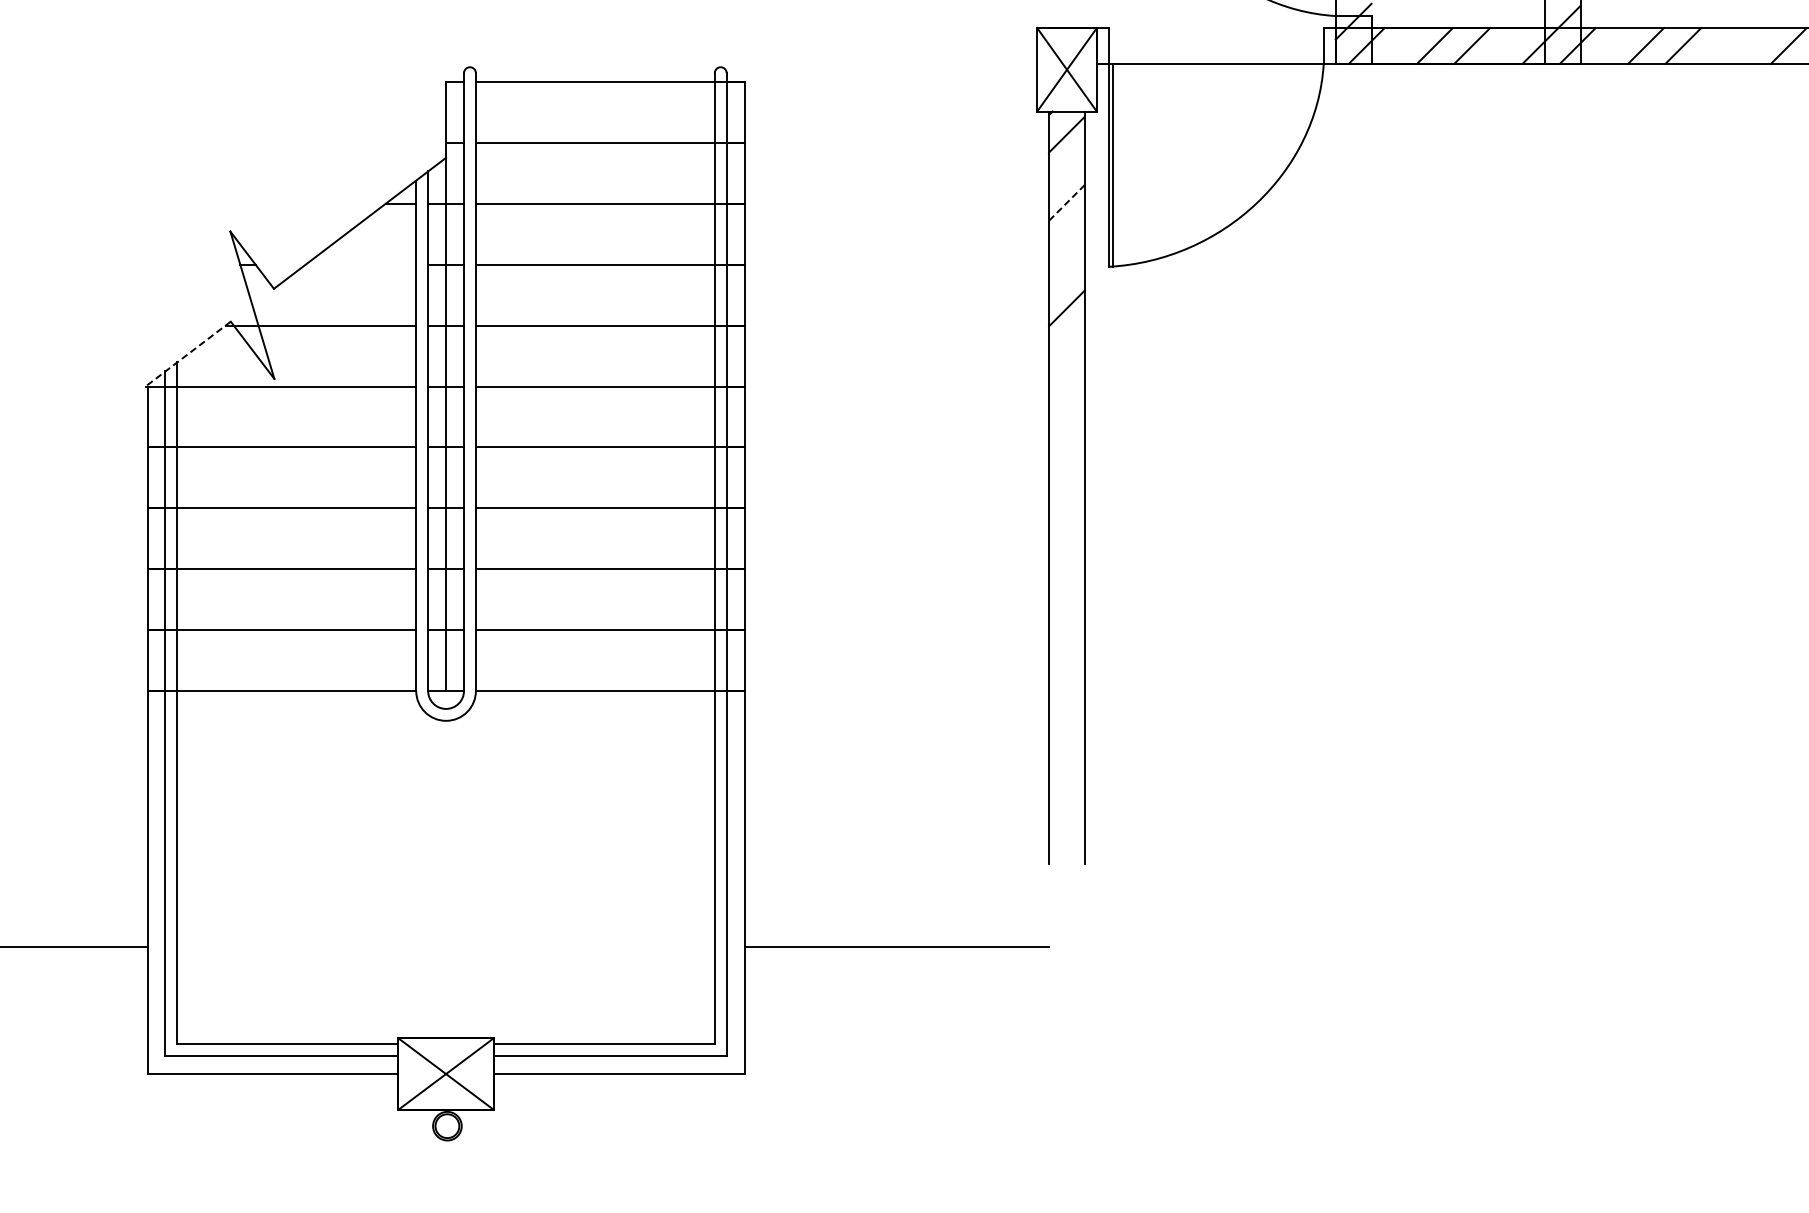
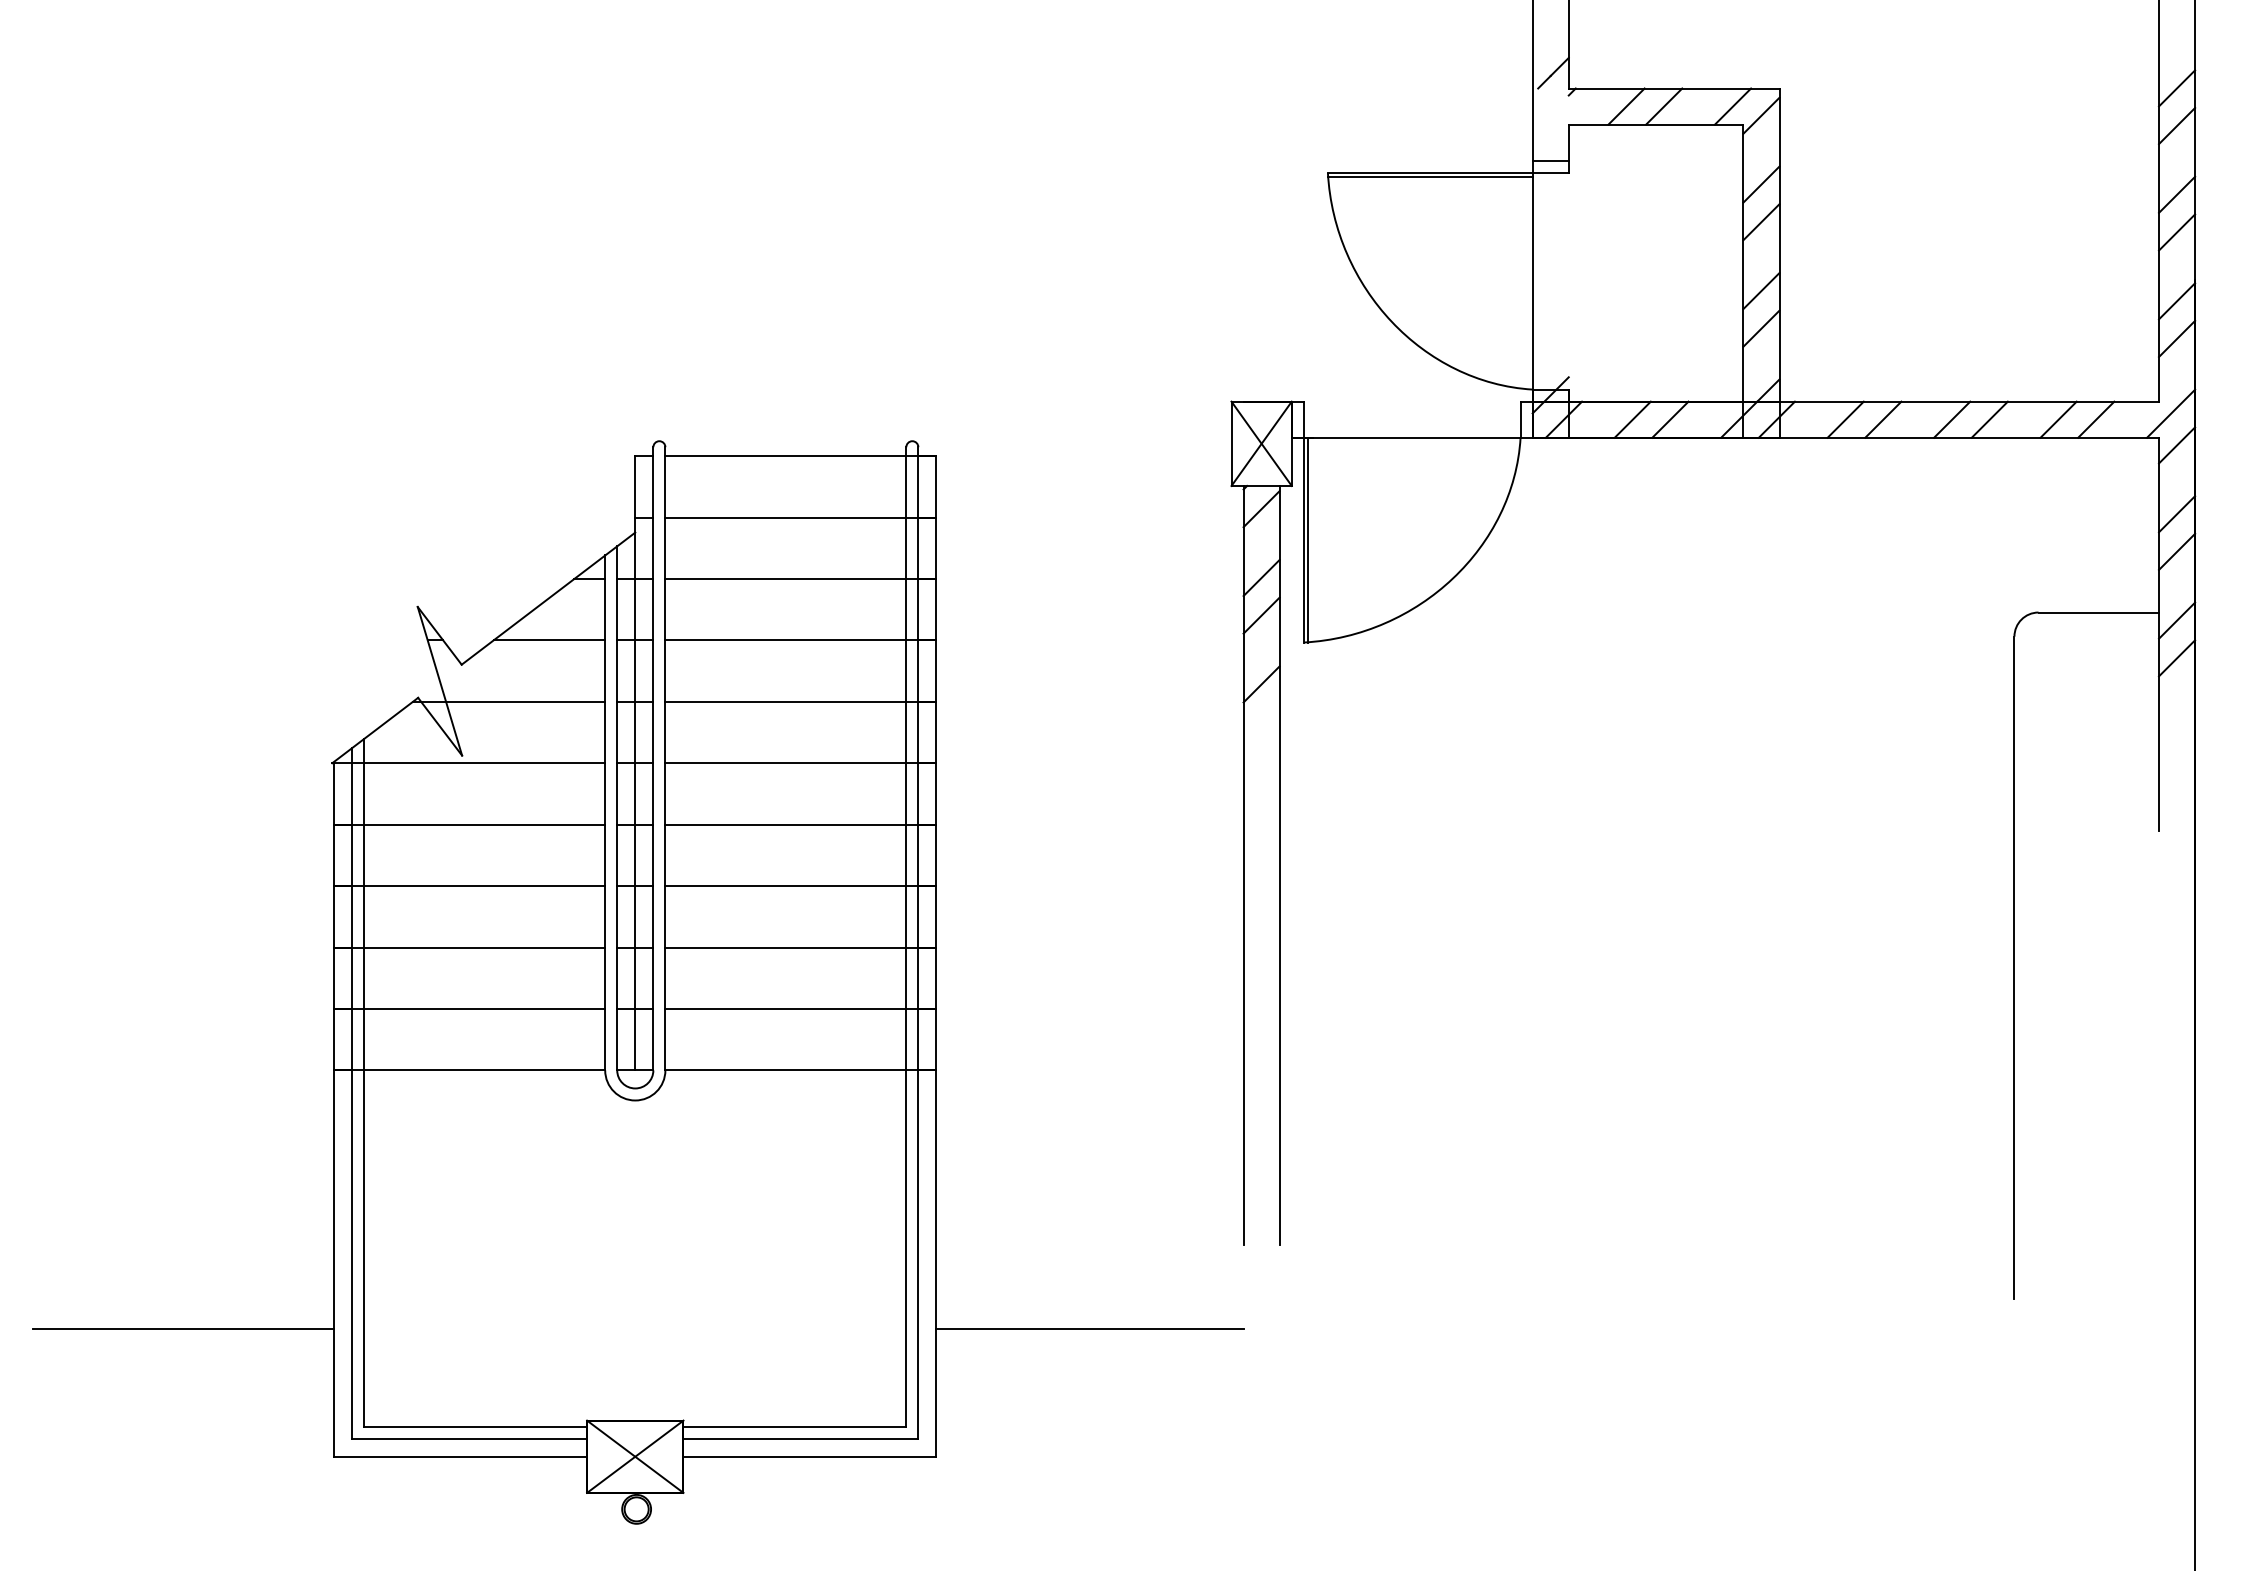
line: (1751, 45) -> (1952, 419), added
line: (1066, 202) -> (1261, 577), dashed -> solid
line: (1066, 240) -> (1261, 615), added
line: (361, 264) -> (549, 640), added
line: (188, 354) -> (375, 730), dashed -> solid

